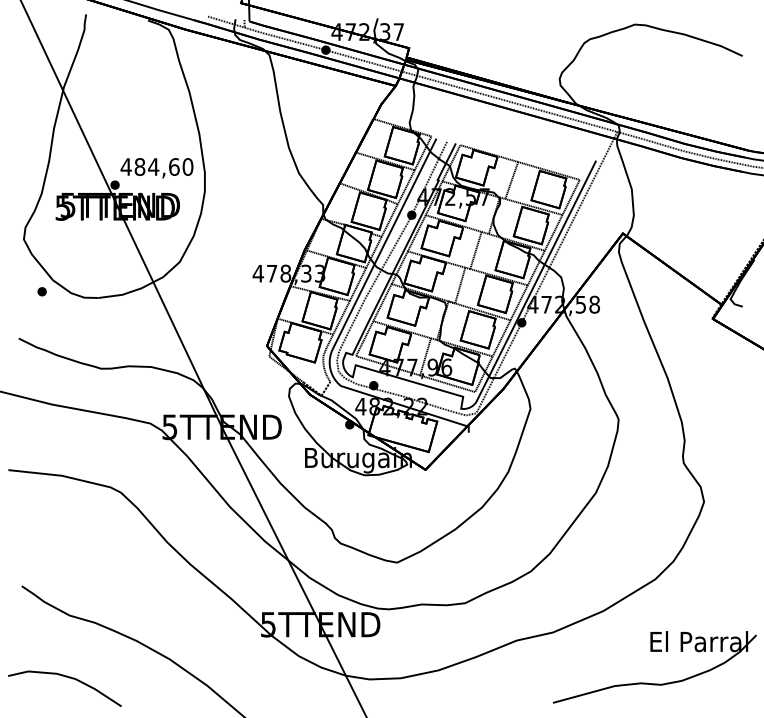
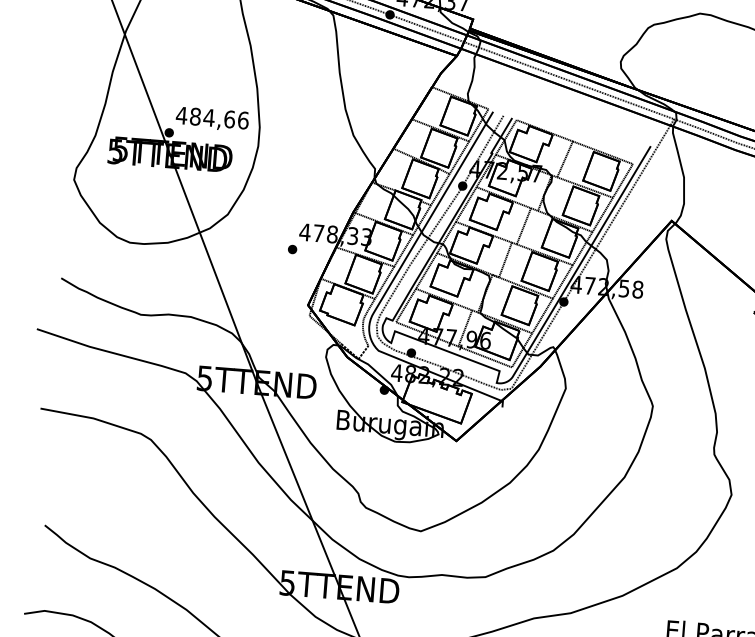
text: (187, 166) -> (242, 119), 484,60 -> 484,66
part: (41, 291) -> (291, 249), moved

